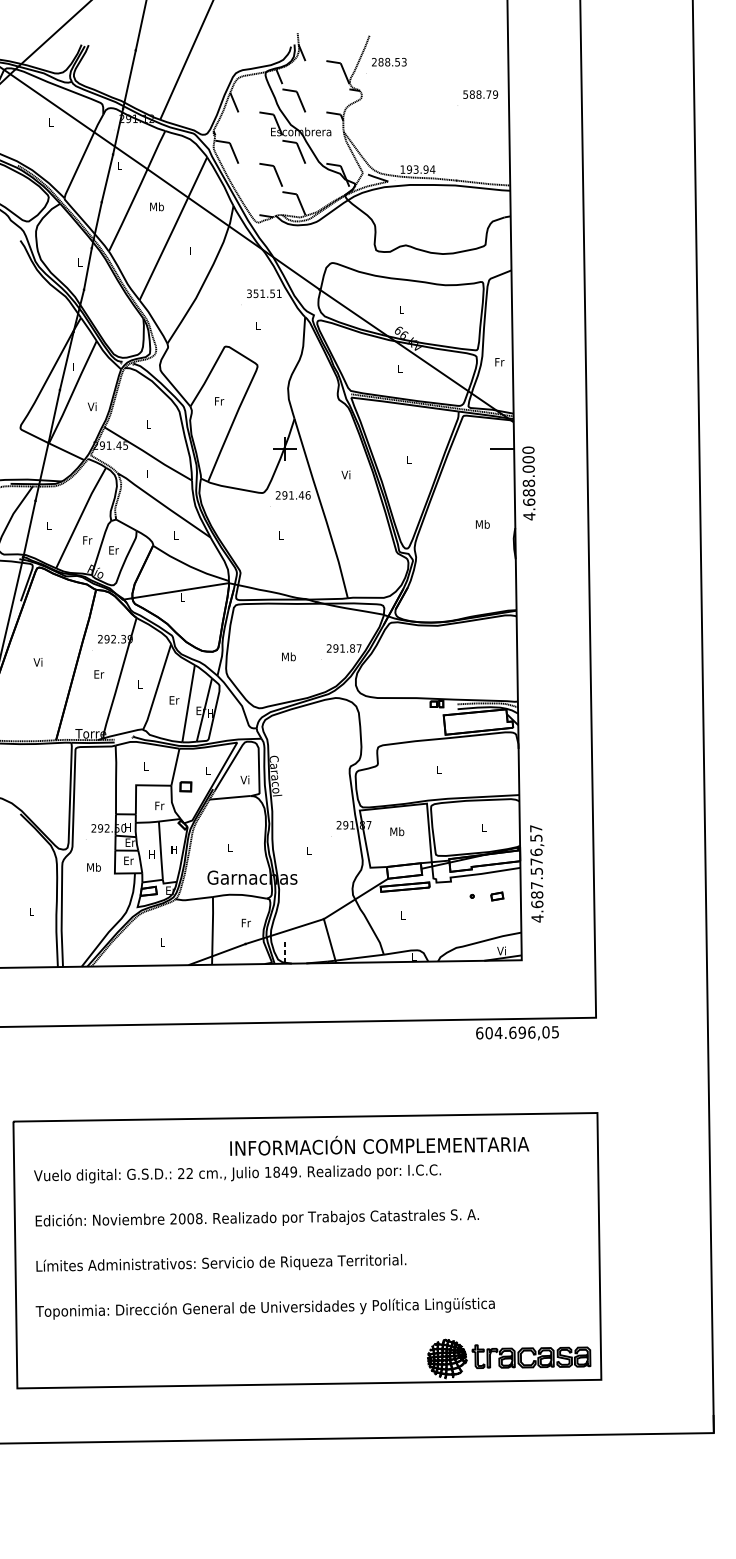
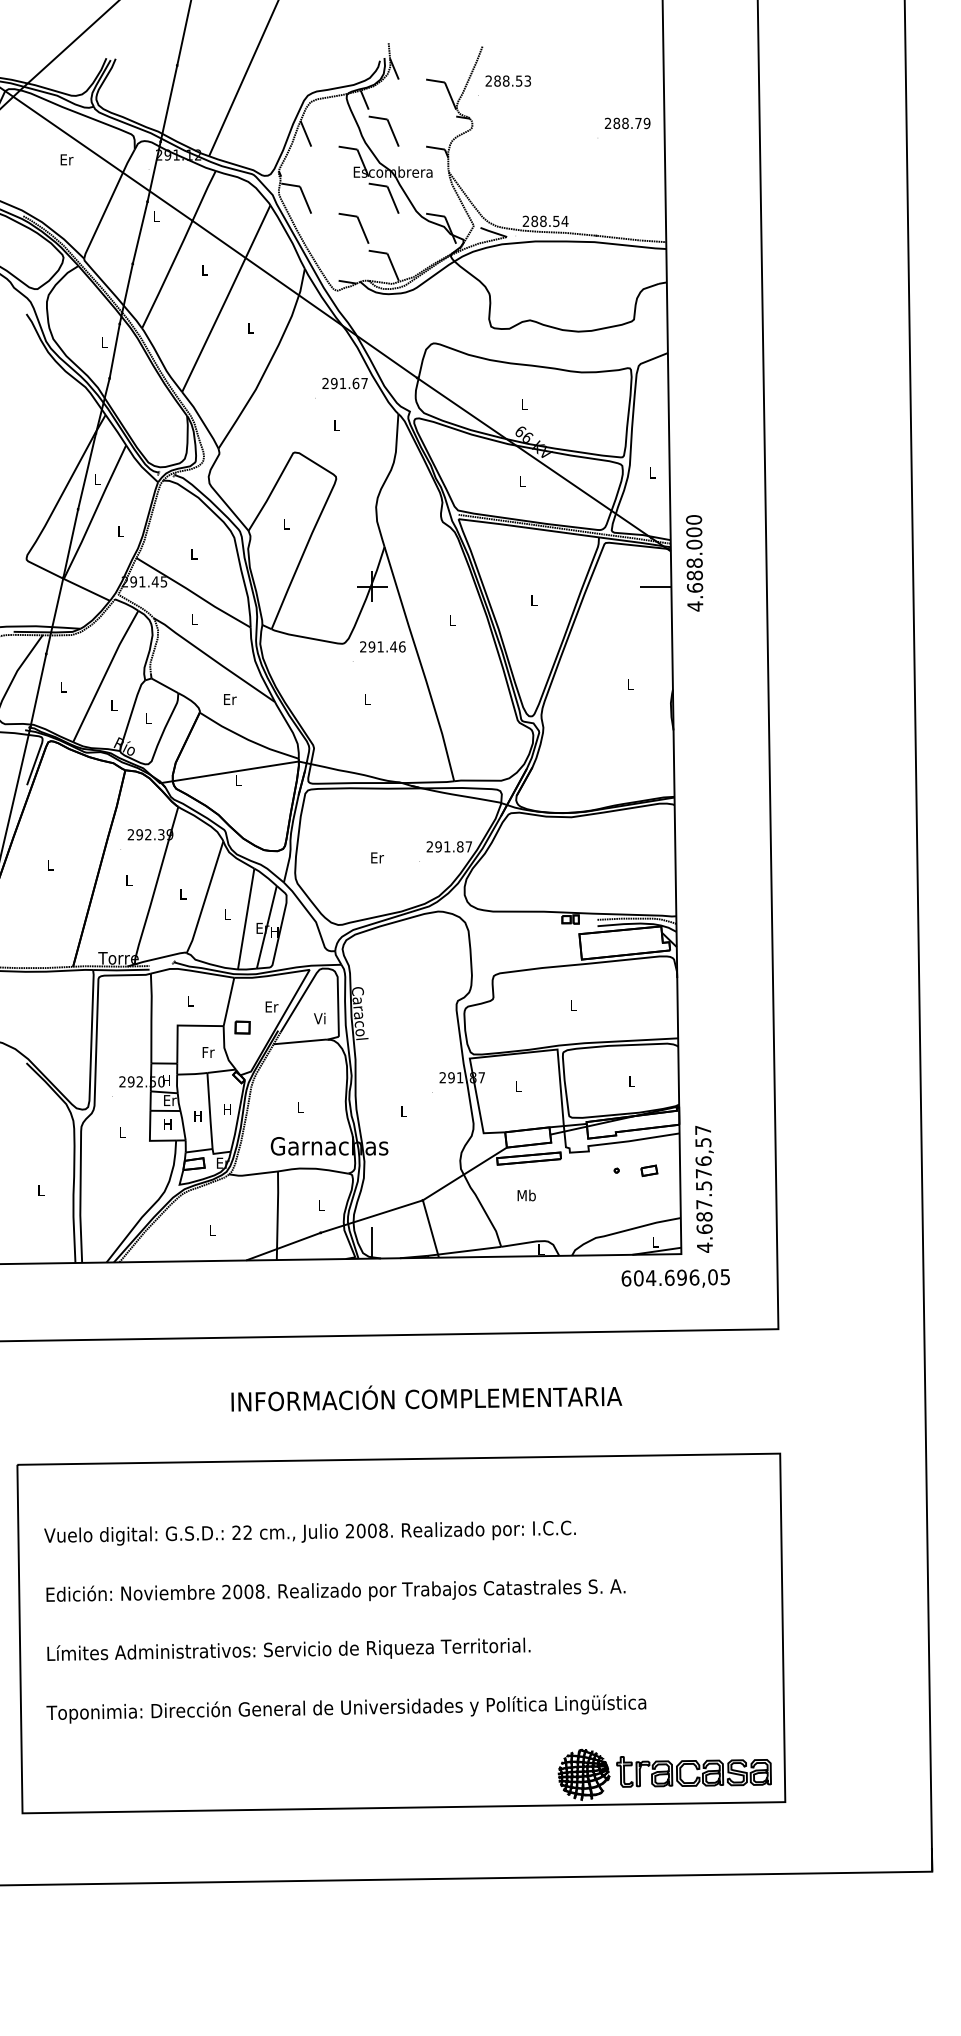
text: (465, 94) -> (608, 123), 588.79 -> 288.79
text: (51, 122) -> (66, 159), L -> Er
text: (413, 168) -> (540, 220), 193.94 -> 288.54
text: (156, 206) -> (204, 269), Mb -> L
text: (263, 293) -> (344, 383), 351.51 -> 291.67
text: (499, 361) -> (652, 472), Fr -> L
text: (219, 400) -> (286, 523), Fr -> L
text: (91, 406) -> (119, 530), Vi -> L
text: (345, 474) -> (451, 619), Vi -> L
text: (528, 483) -> (694, 563), moved
text: (482, 524) -> (630, 684), Mb -> L
text: (176, 535) -> (230, 699), L -> Er
text: (87, 540) -> (114, 705), Fr -> L
text: (113, 550) -> (148, 718), Er -> L
text: (289, 656) -> (377, 857), Mb -> Er
text: (38, 661) -> (49, 864), Vi -> L
text: (99, 674) -> (129, 880), Er -> L
text: (174, 700) -> (227, 914), Er -> L
text: (207, 770) -> (271, 1006), L -> Er
text: (397, 831) -> (518, 1085), Mb -> L
text: (129, 860) -> (168, 1123), Er -> H
text: (93, 867) -> (122, 1132), Mb -> L
text: (537, 874) -> (704, 1189), moved
text: (403, 915) -> (526, 1195), L -> Mb
text: (246, 923) -> (321, 1205), Fr -> L
text: (501, 950) -> (654, 1241), Vi -> L
line: (285, 951) -> (372, 1242), dashed -> solid
text: (517, 1033) -> (675, 1278), moved
text: (379, 1145) -> (426, 1398), moved
text: (280, 1171) -> (366, 1530), 1849. -> 2008.

